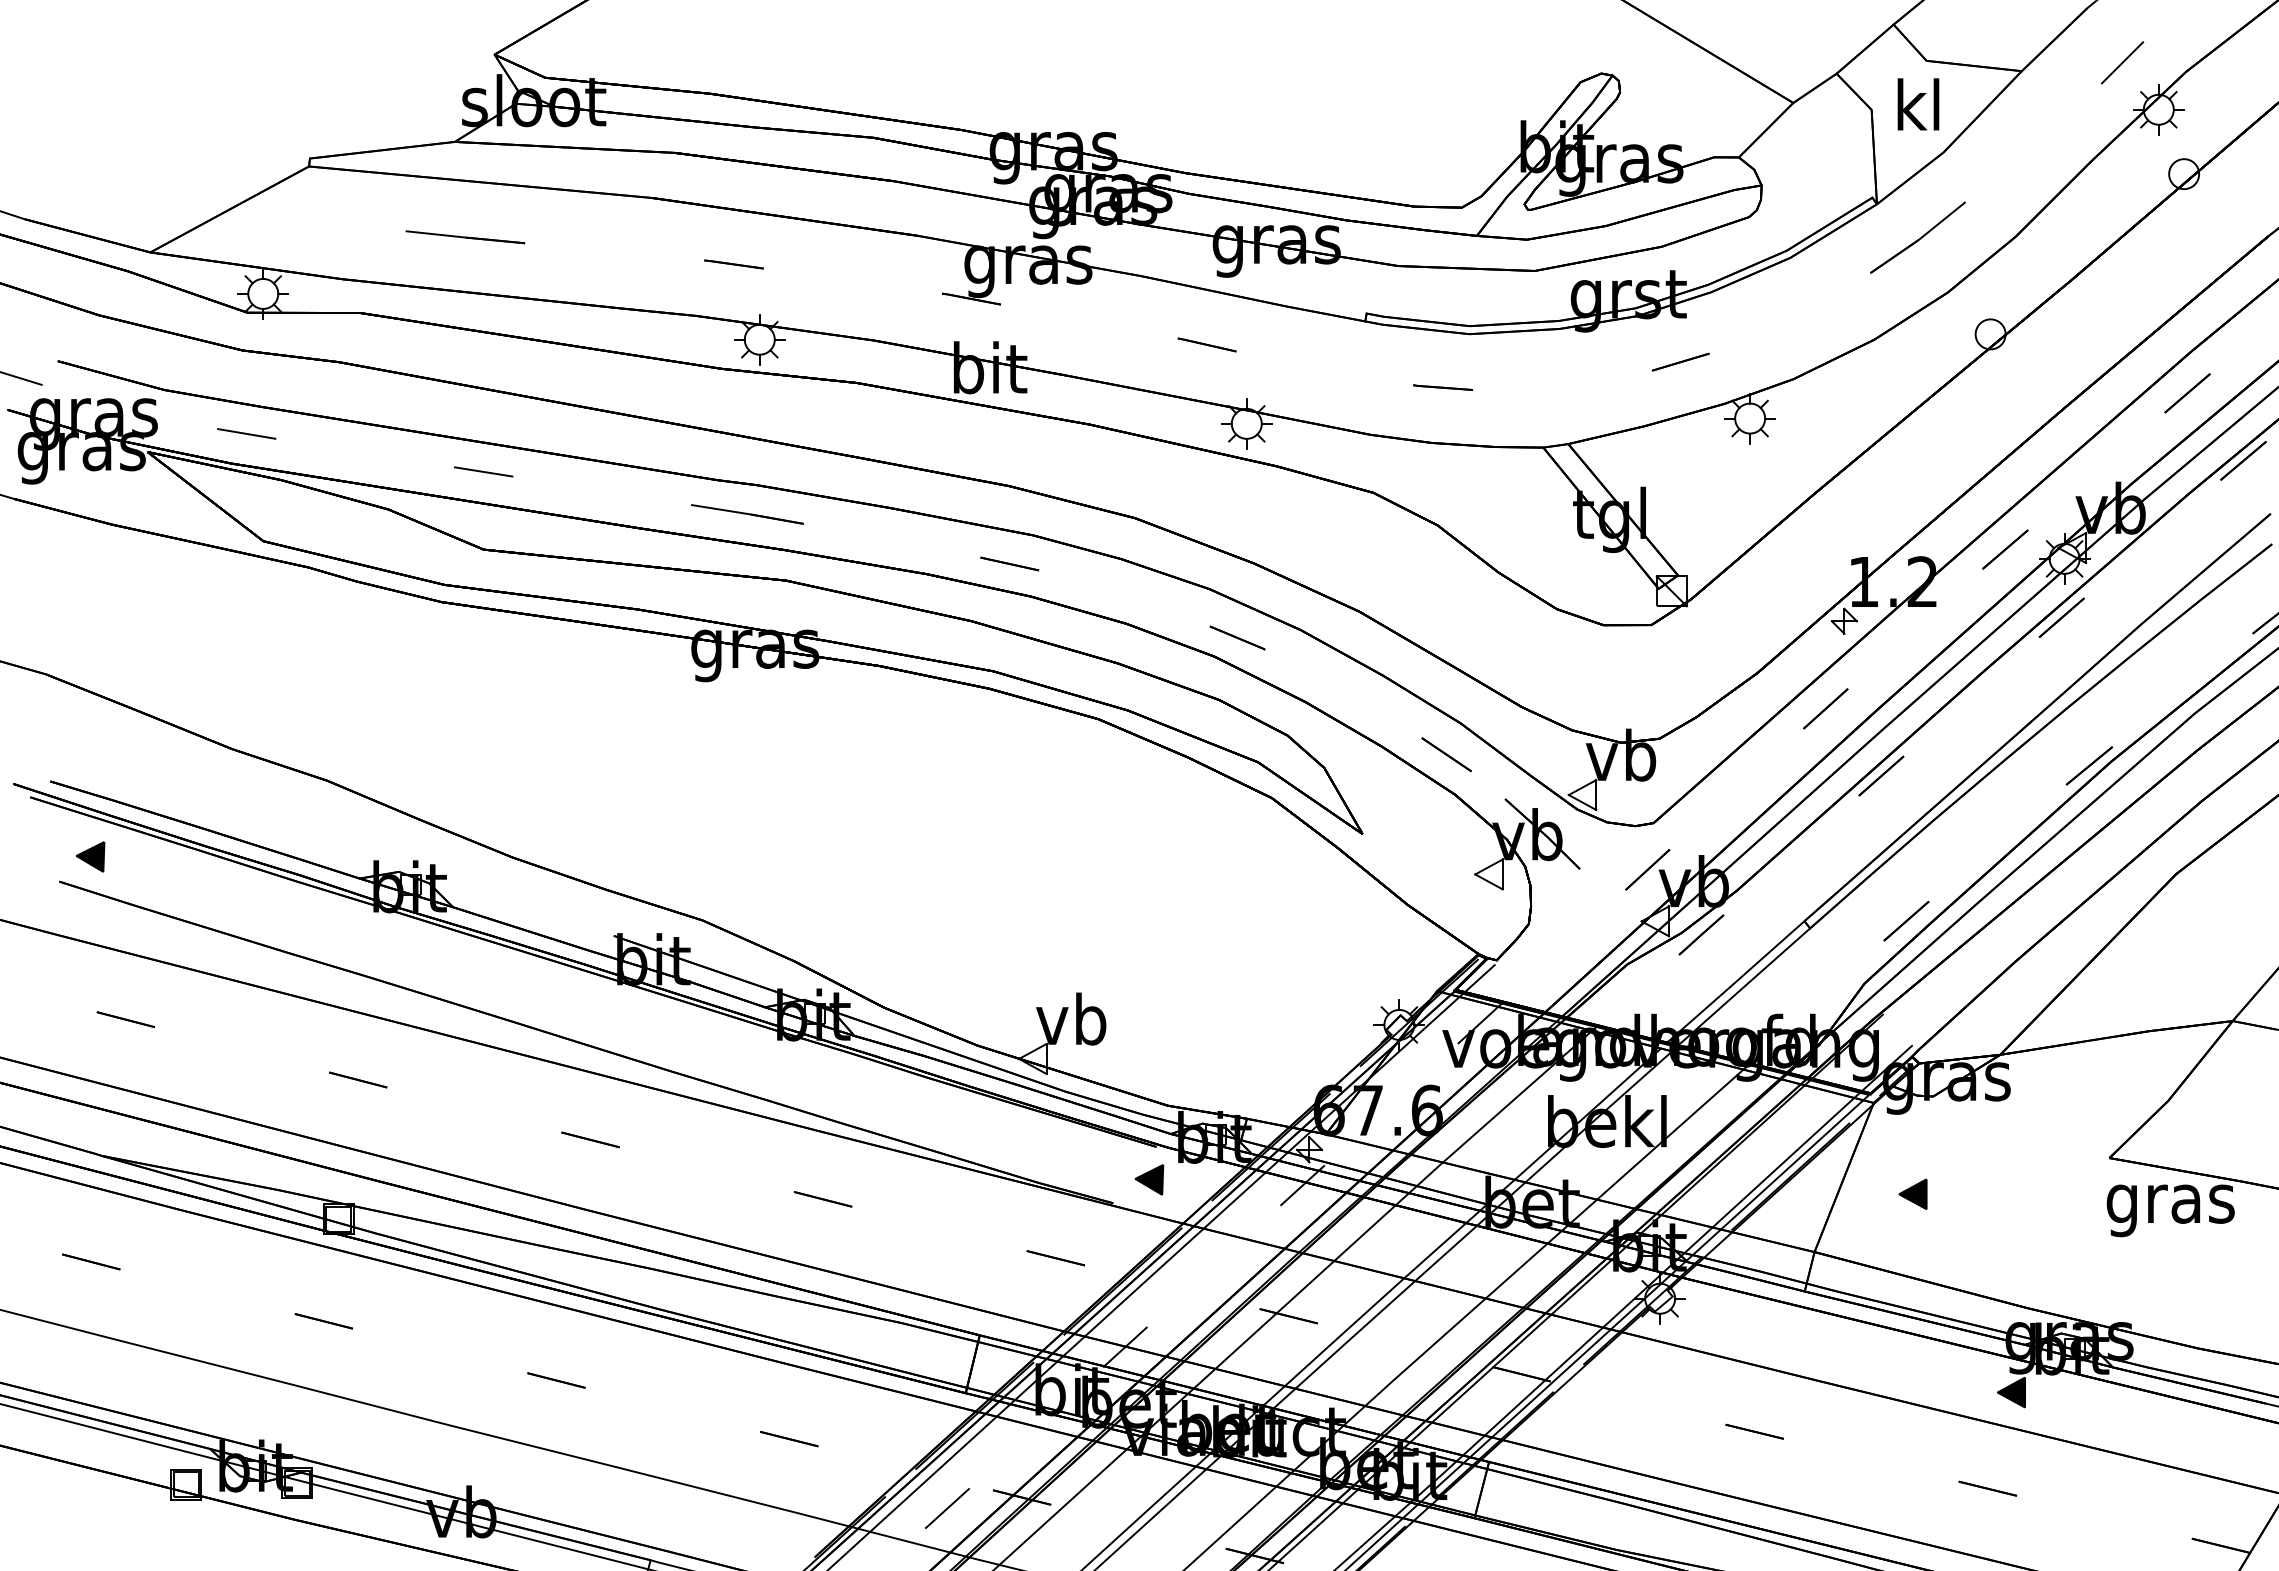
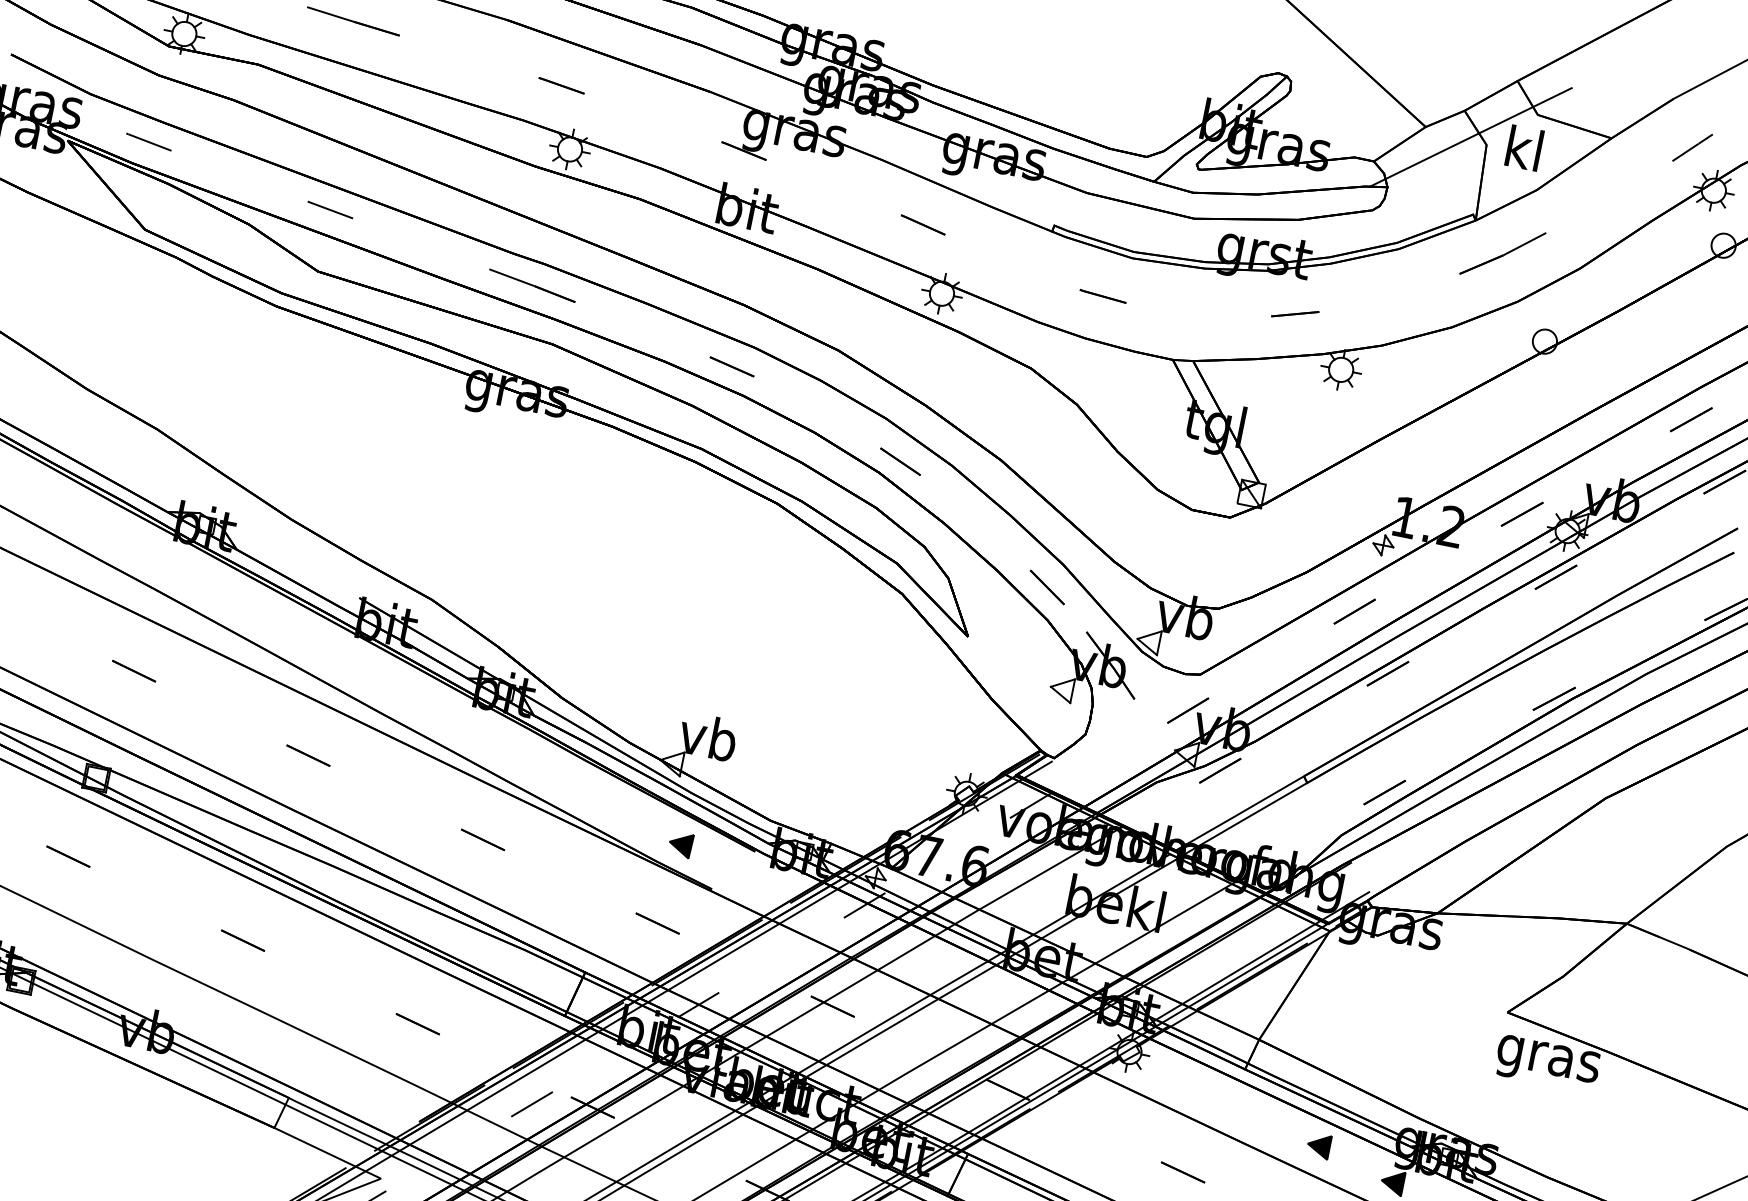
line: (1850, 104) -> (1470, 137), added
part: (1149, 1179) -> (680, 844), moved
part: (1912, 1193) -> (1318, 1145), moved

